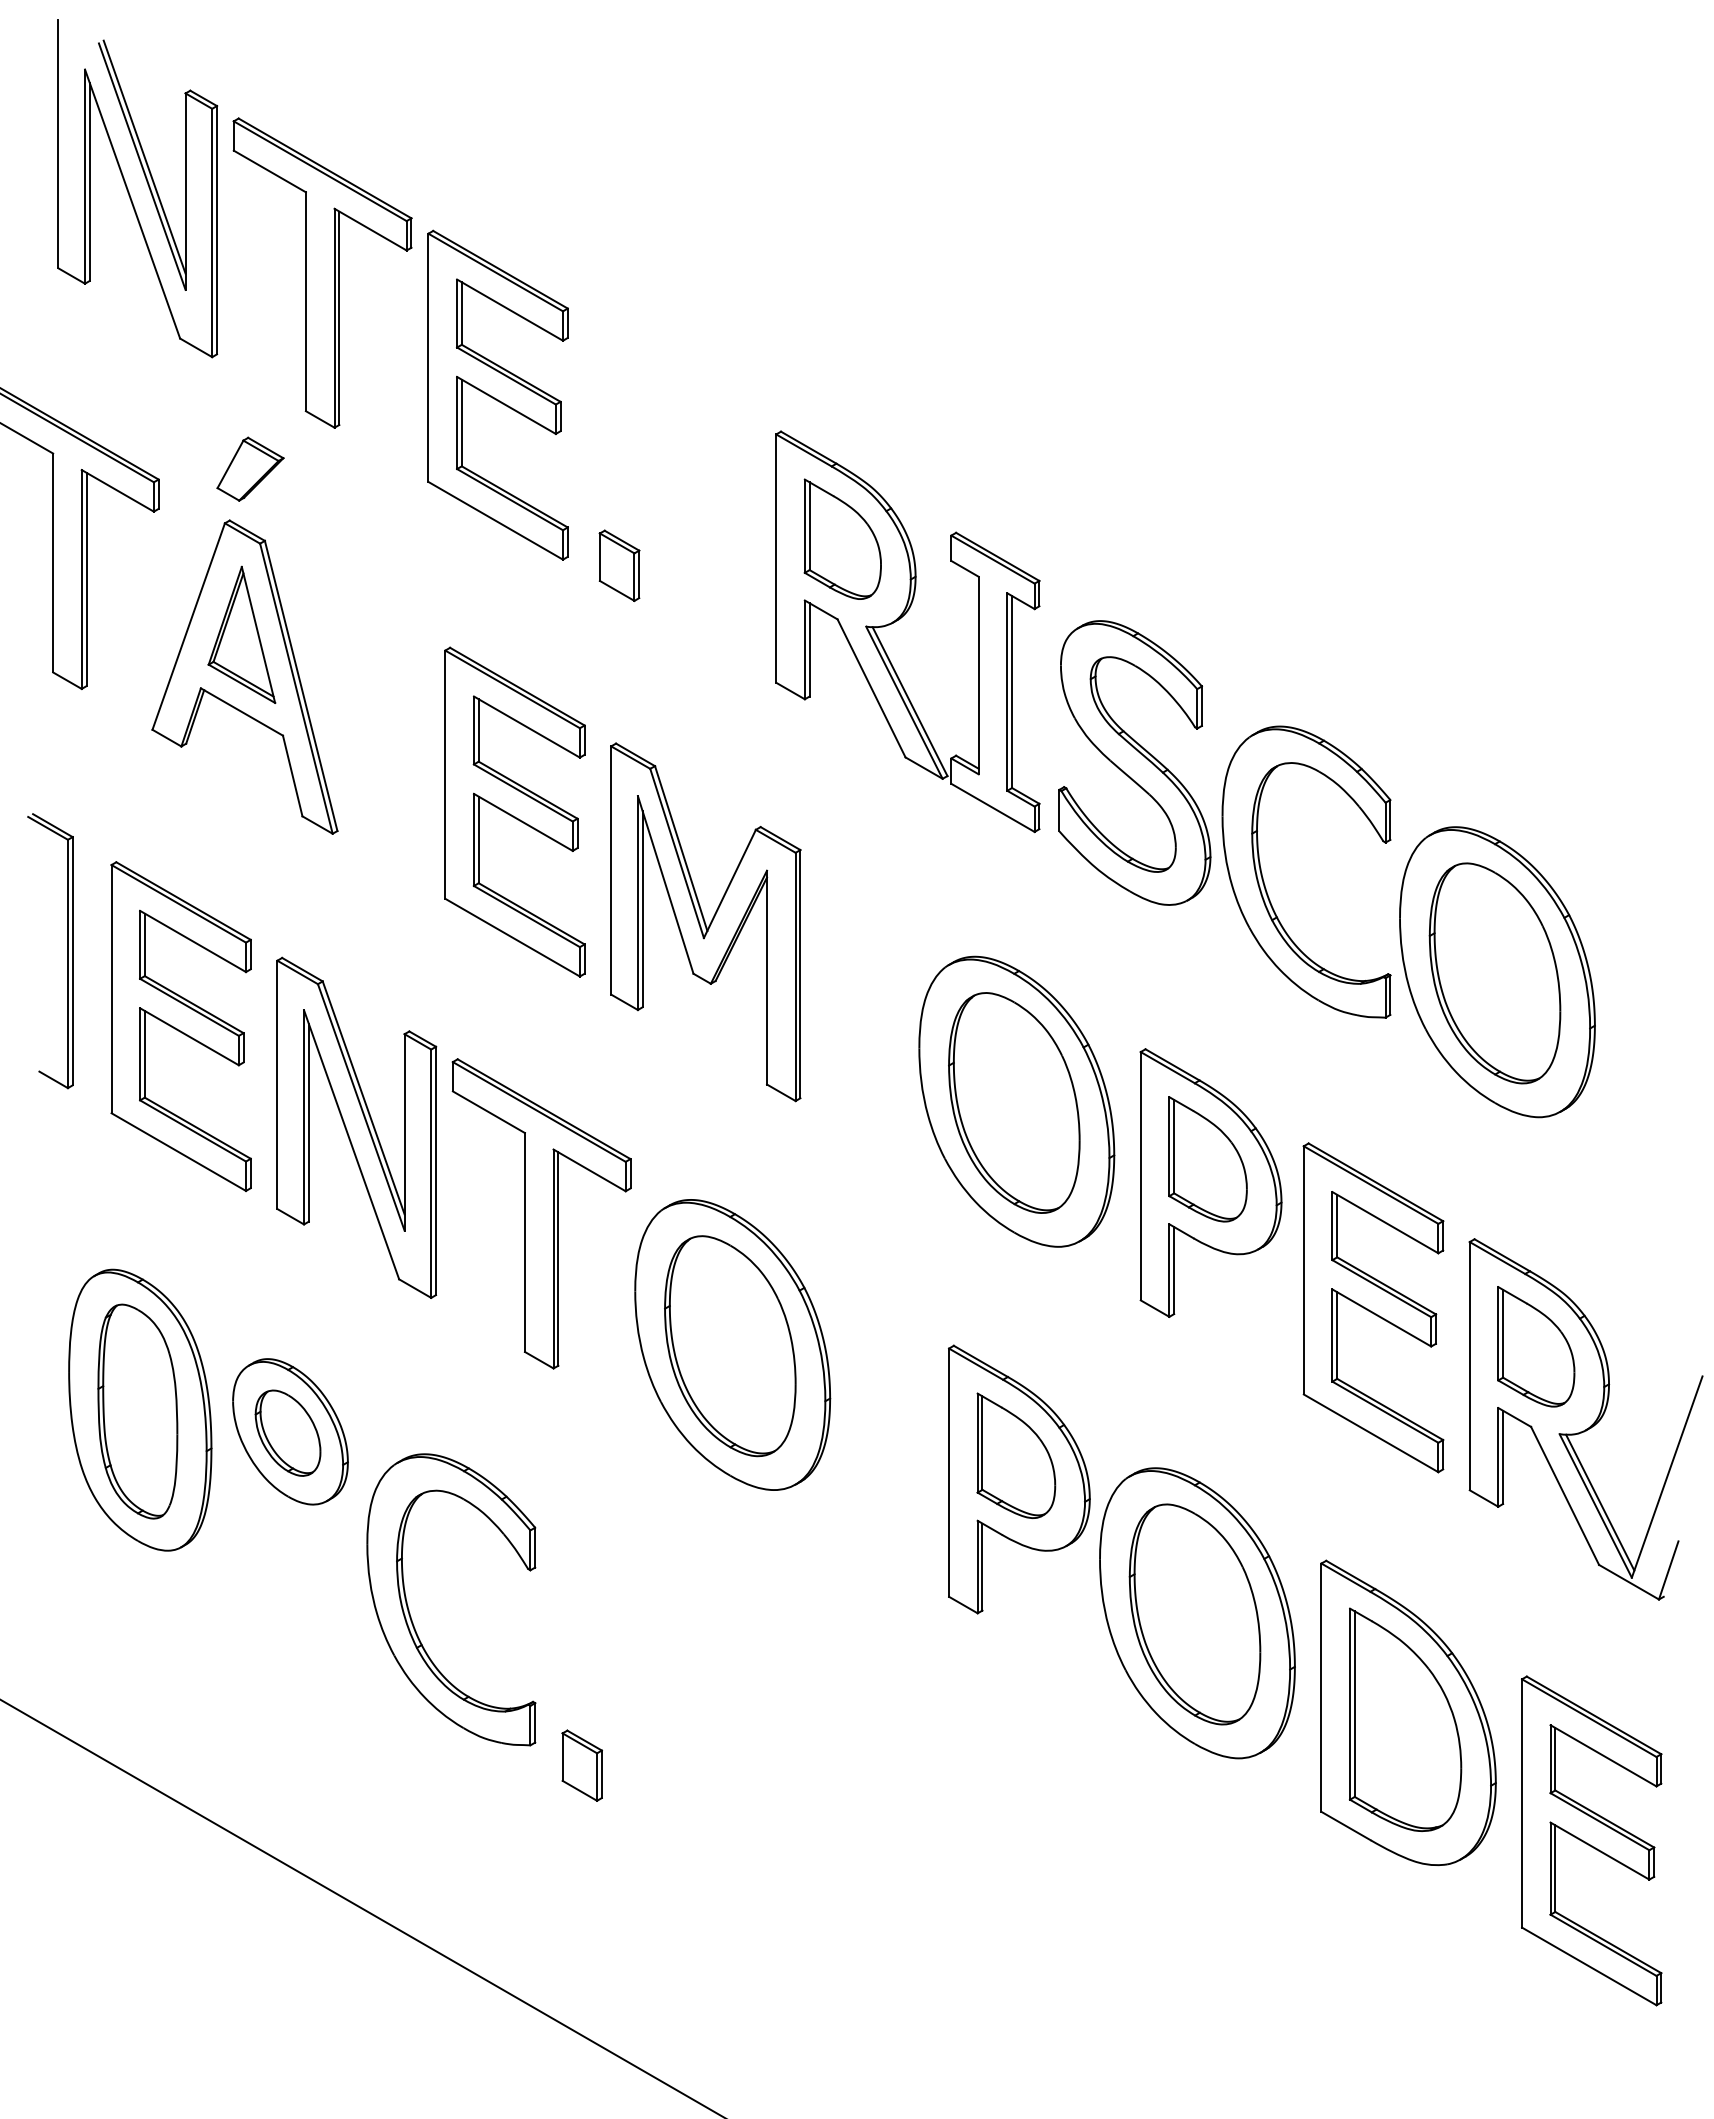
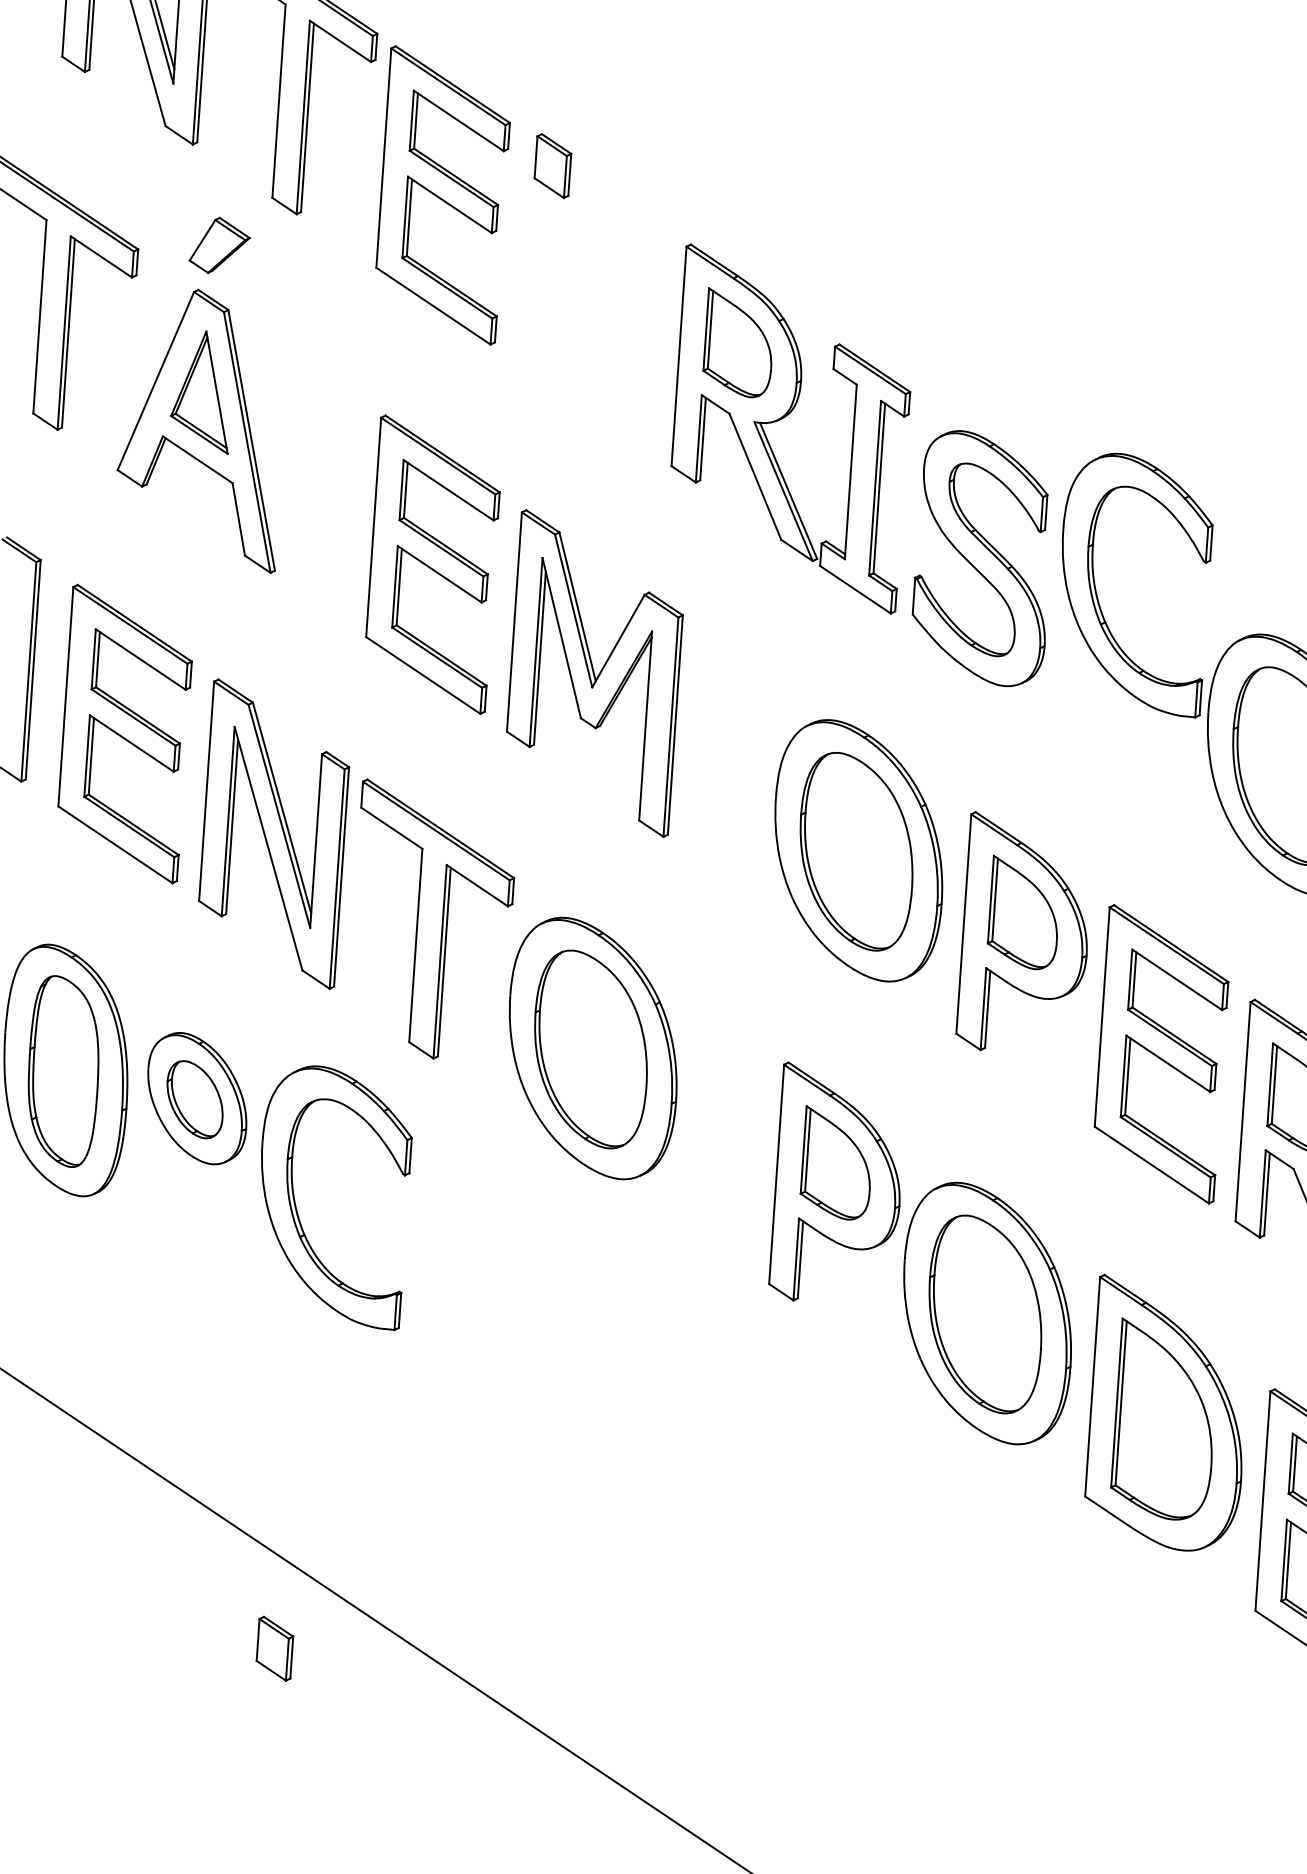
part: (619, 565) -> (552, 165), moved
part: (1264, 881) -> (1096, 589), moved
part: (409, 1609) -> (295, 1202), moved
part: (581, 1765) -> (274, 1648), moved

